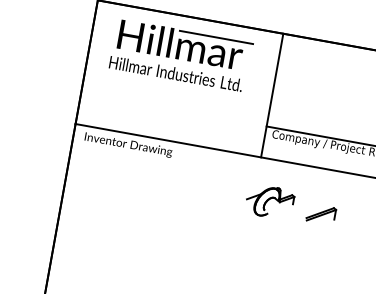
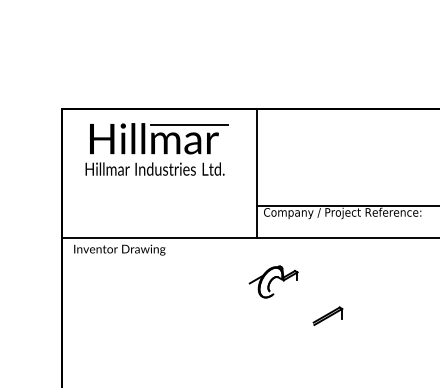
part: (320, 213) -> (327, 315), moved

